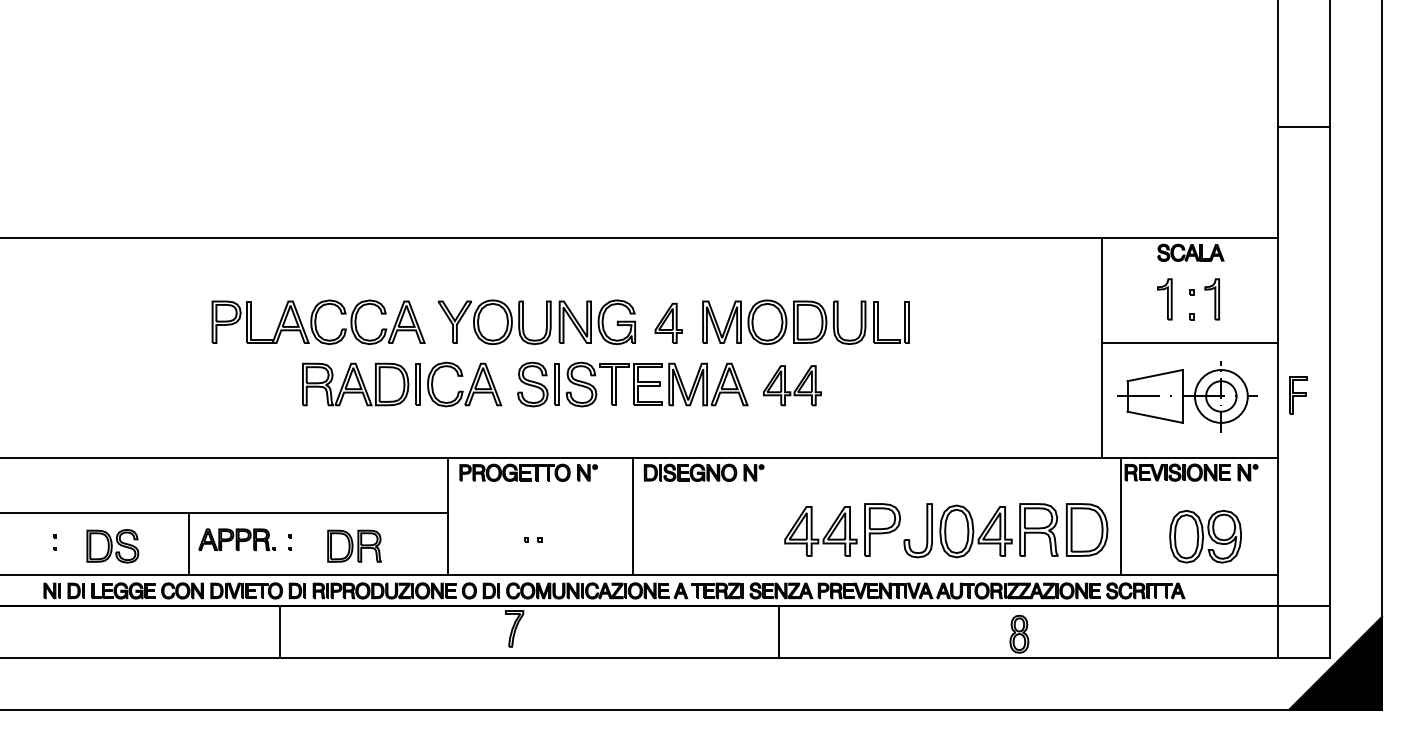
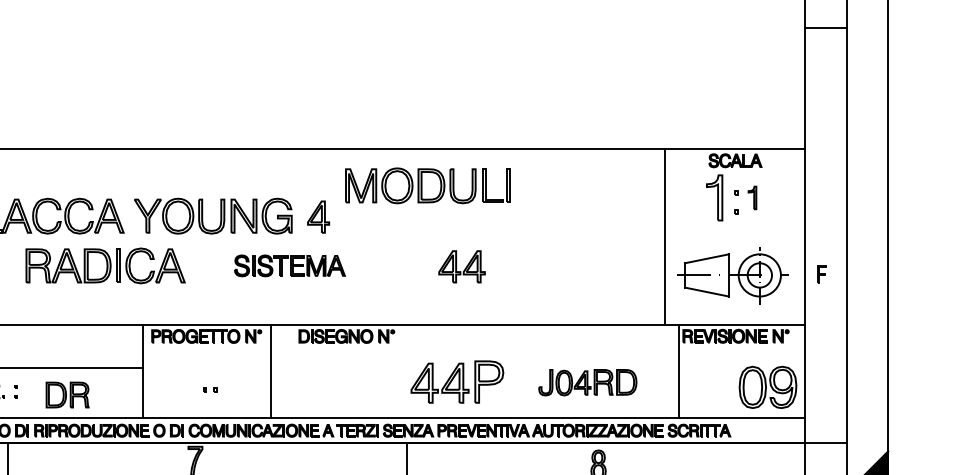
line: (1304, 127) -> (826, 28), moved
part: (1164, 299) -> (714, 198), size x1.4
part: (1211, 299) -> (751, 198), size x0.7
part: (805, 321) -> (427, 185), moved
line: (1190, 342) -> (735, 232), removed
part: (632, 384) -> (289, 265), size x0.6
part: (792, 385) -> (462, 266), moved
part: (1298, 395) -> (821, 274), size x0.6
line: (632, 516) -> (270, 371), moved
part: (1005, 530) -> (587, 382), size x0.6
part: (1205, 536) -> (767, 387), moved

